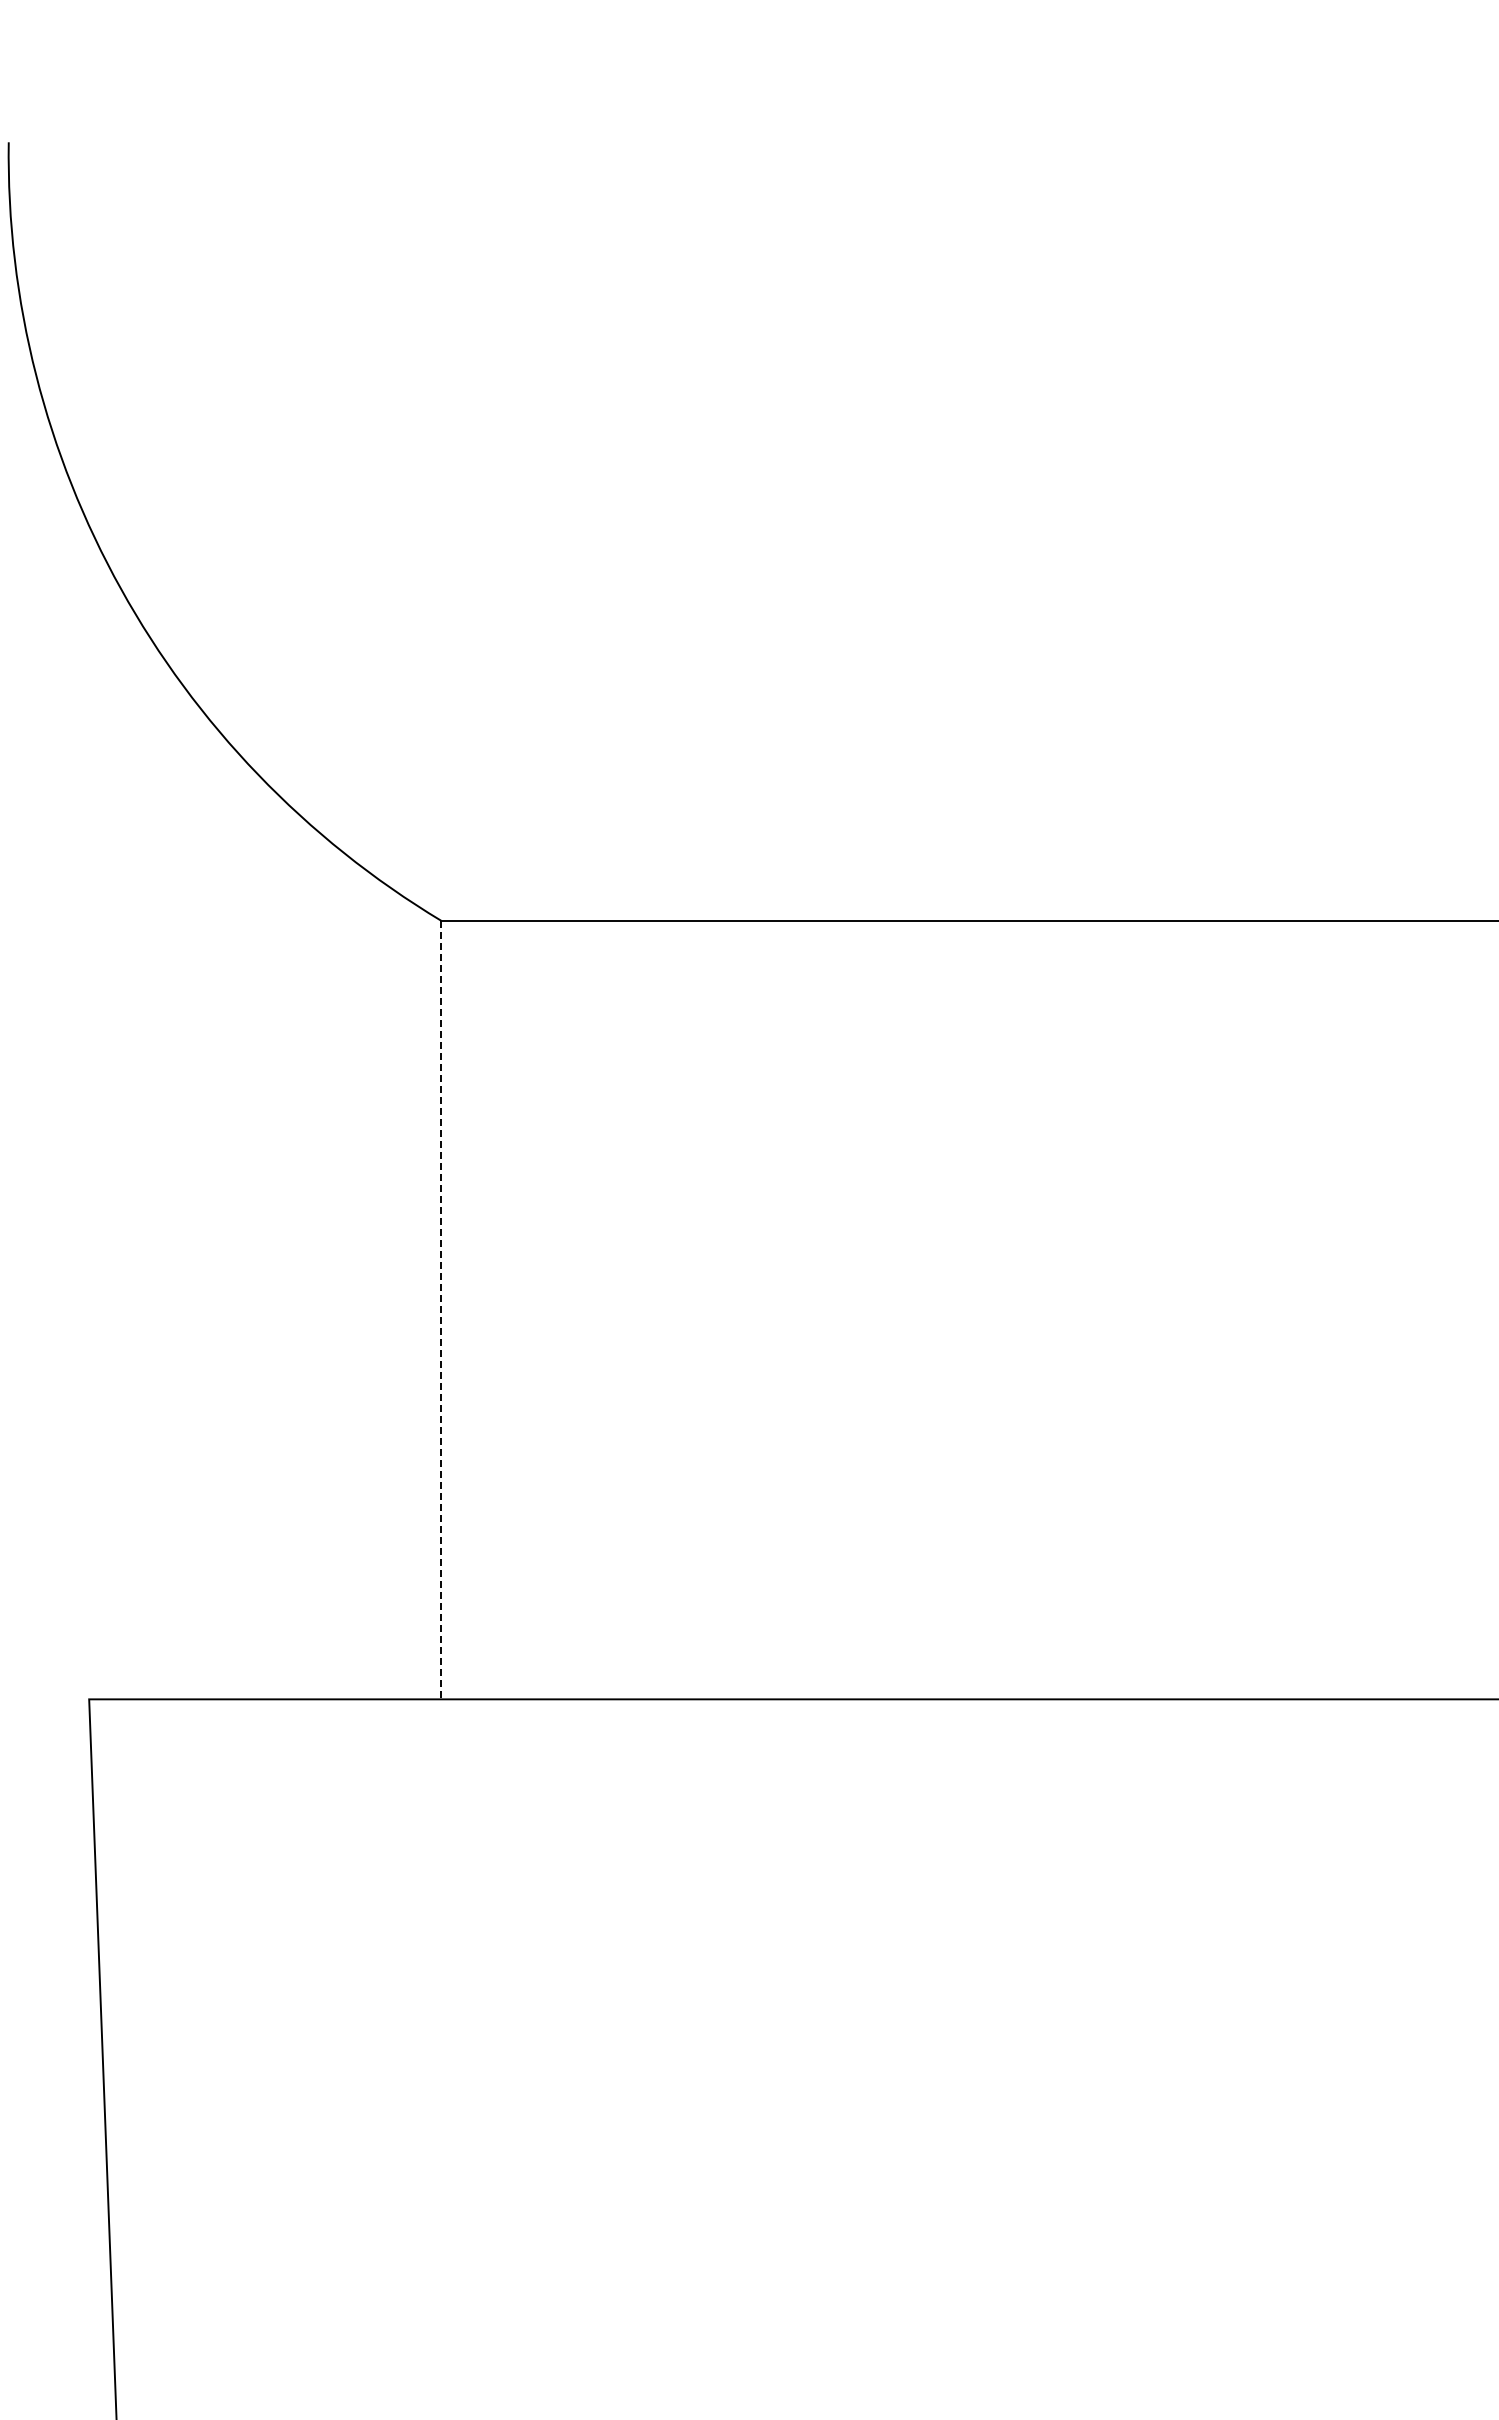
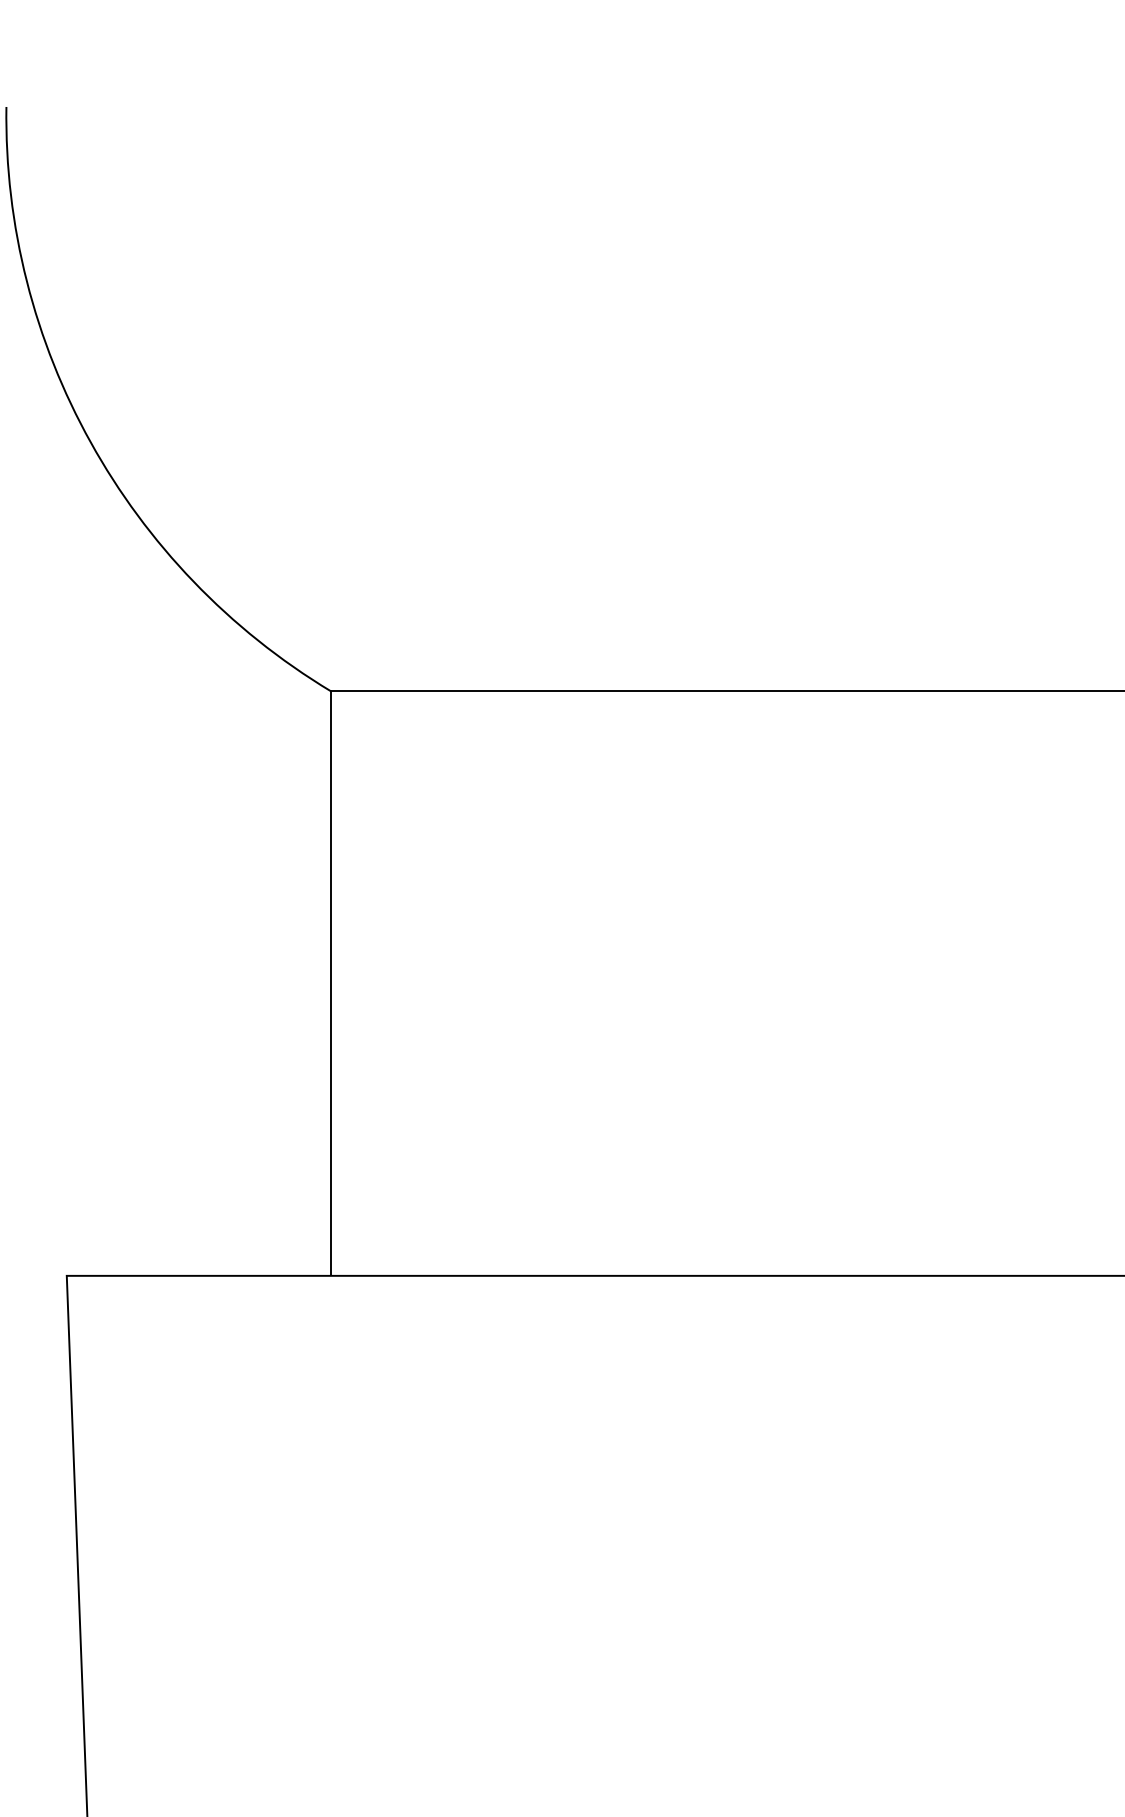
line: (441, 1310) -> (331, 983), dashed -> solid

